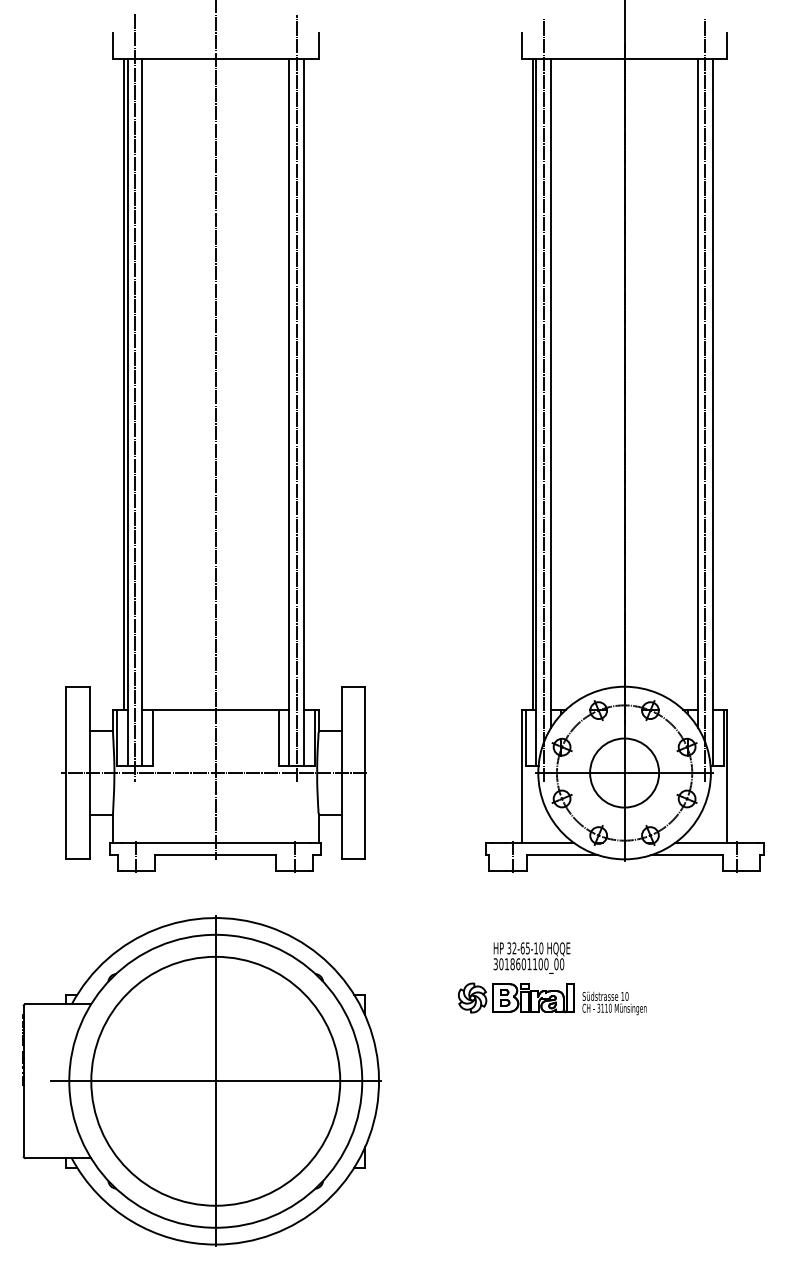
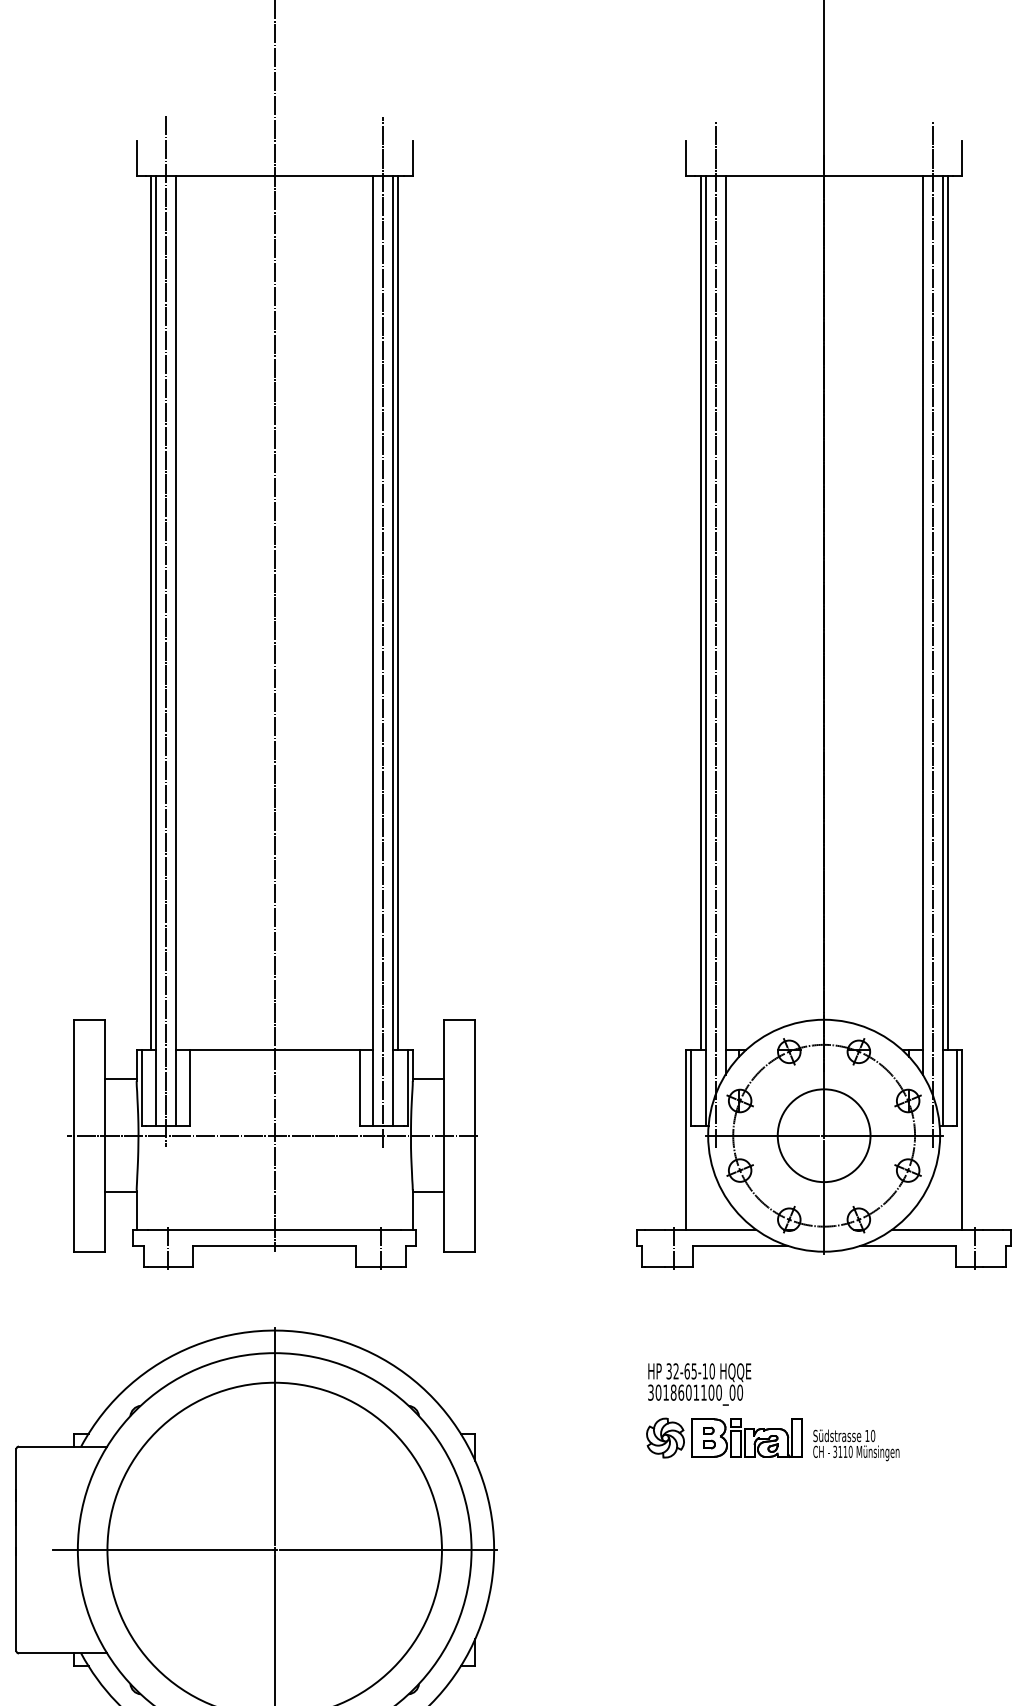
line: (307, 384) -> (397, 613), added
line: (716, 384) -> (947, 613), added
part: (551, 998) -> (771, 1438), moved

